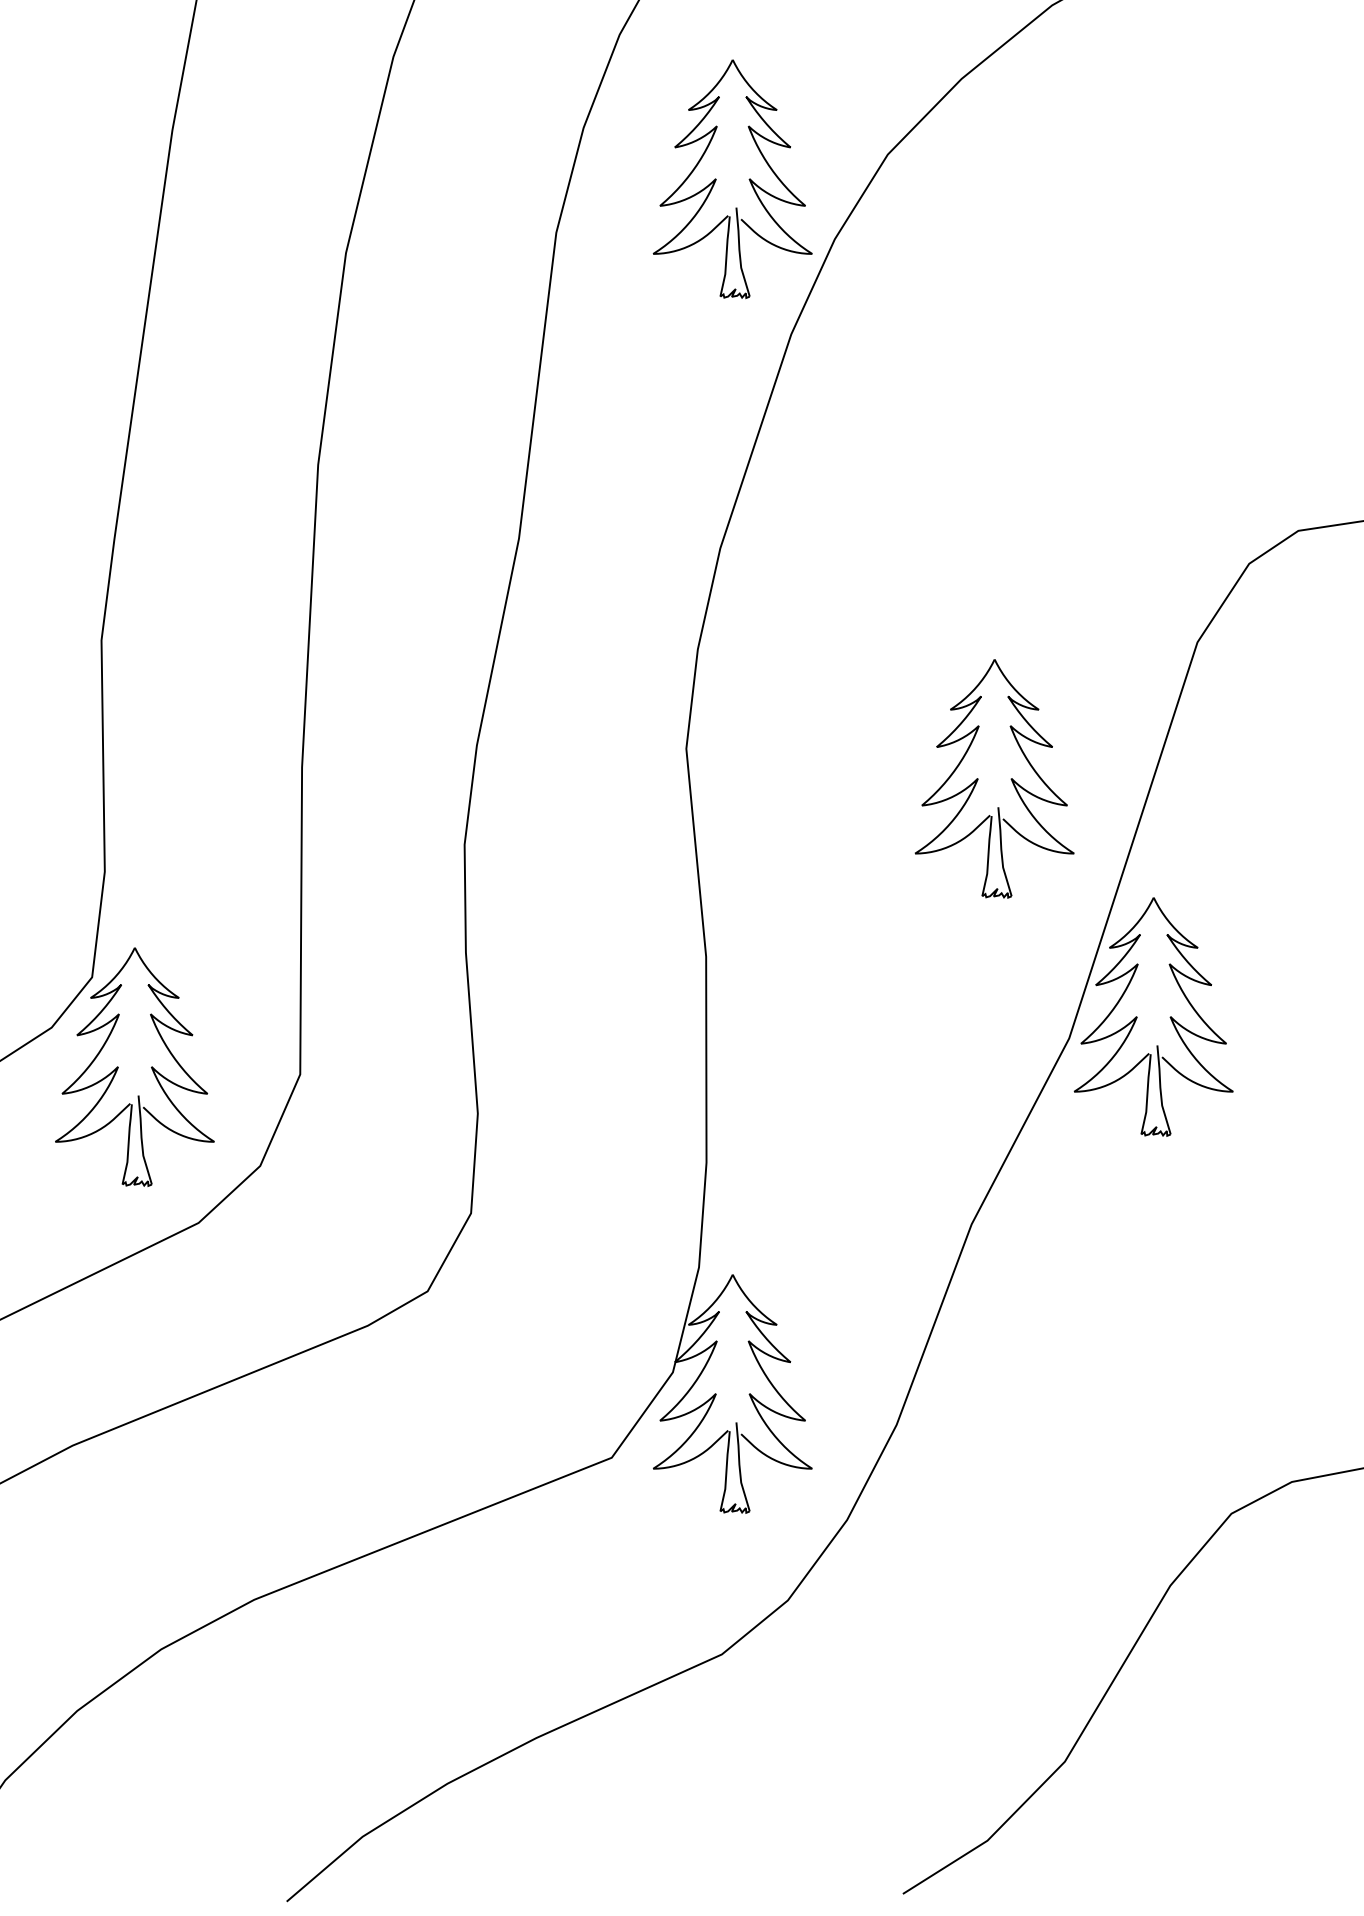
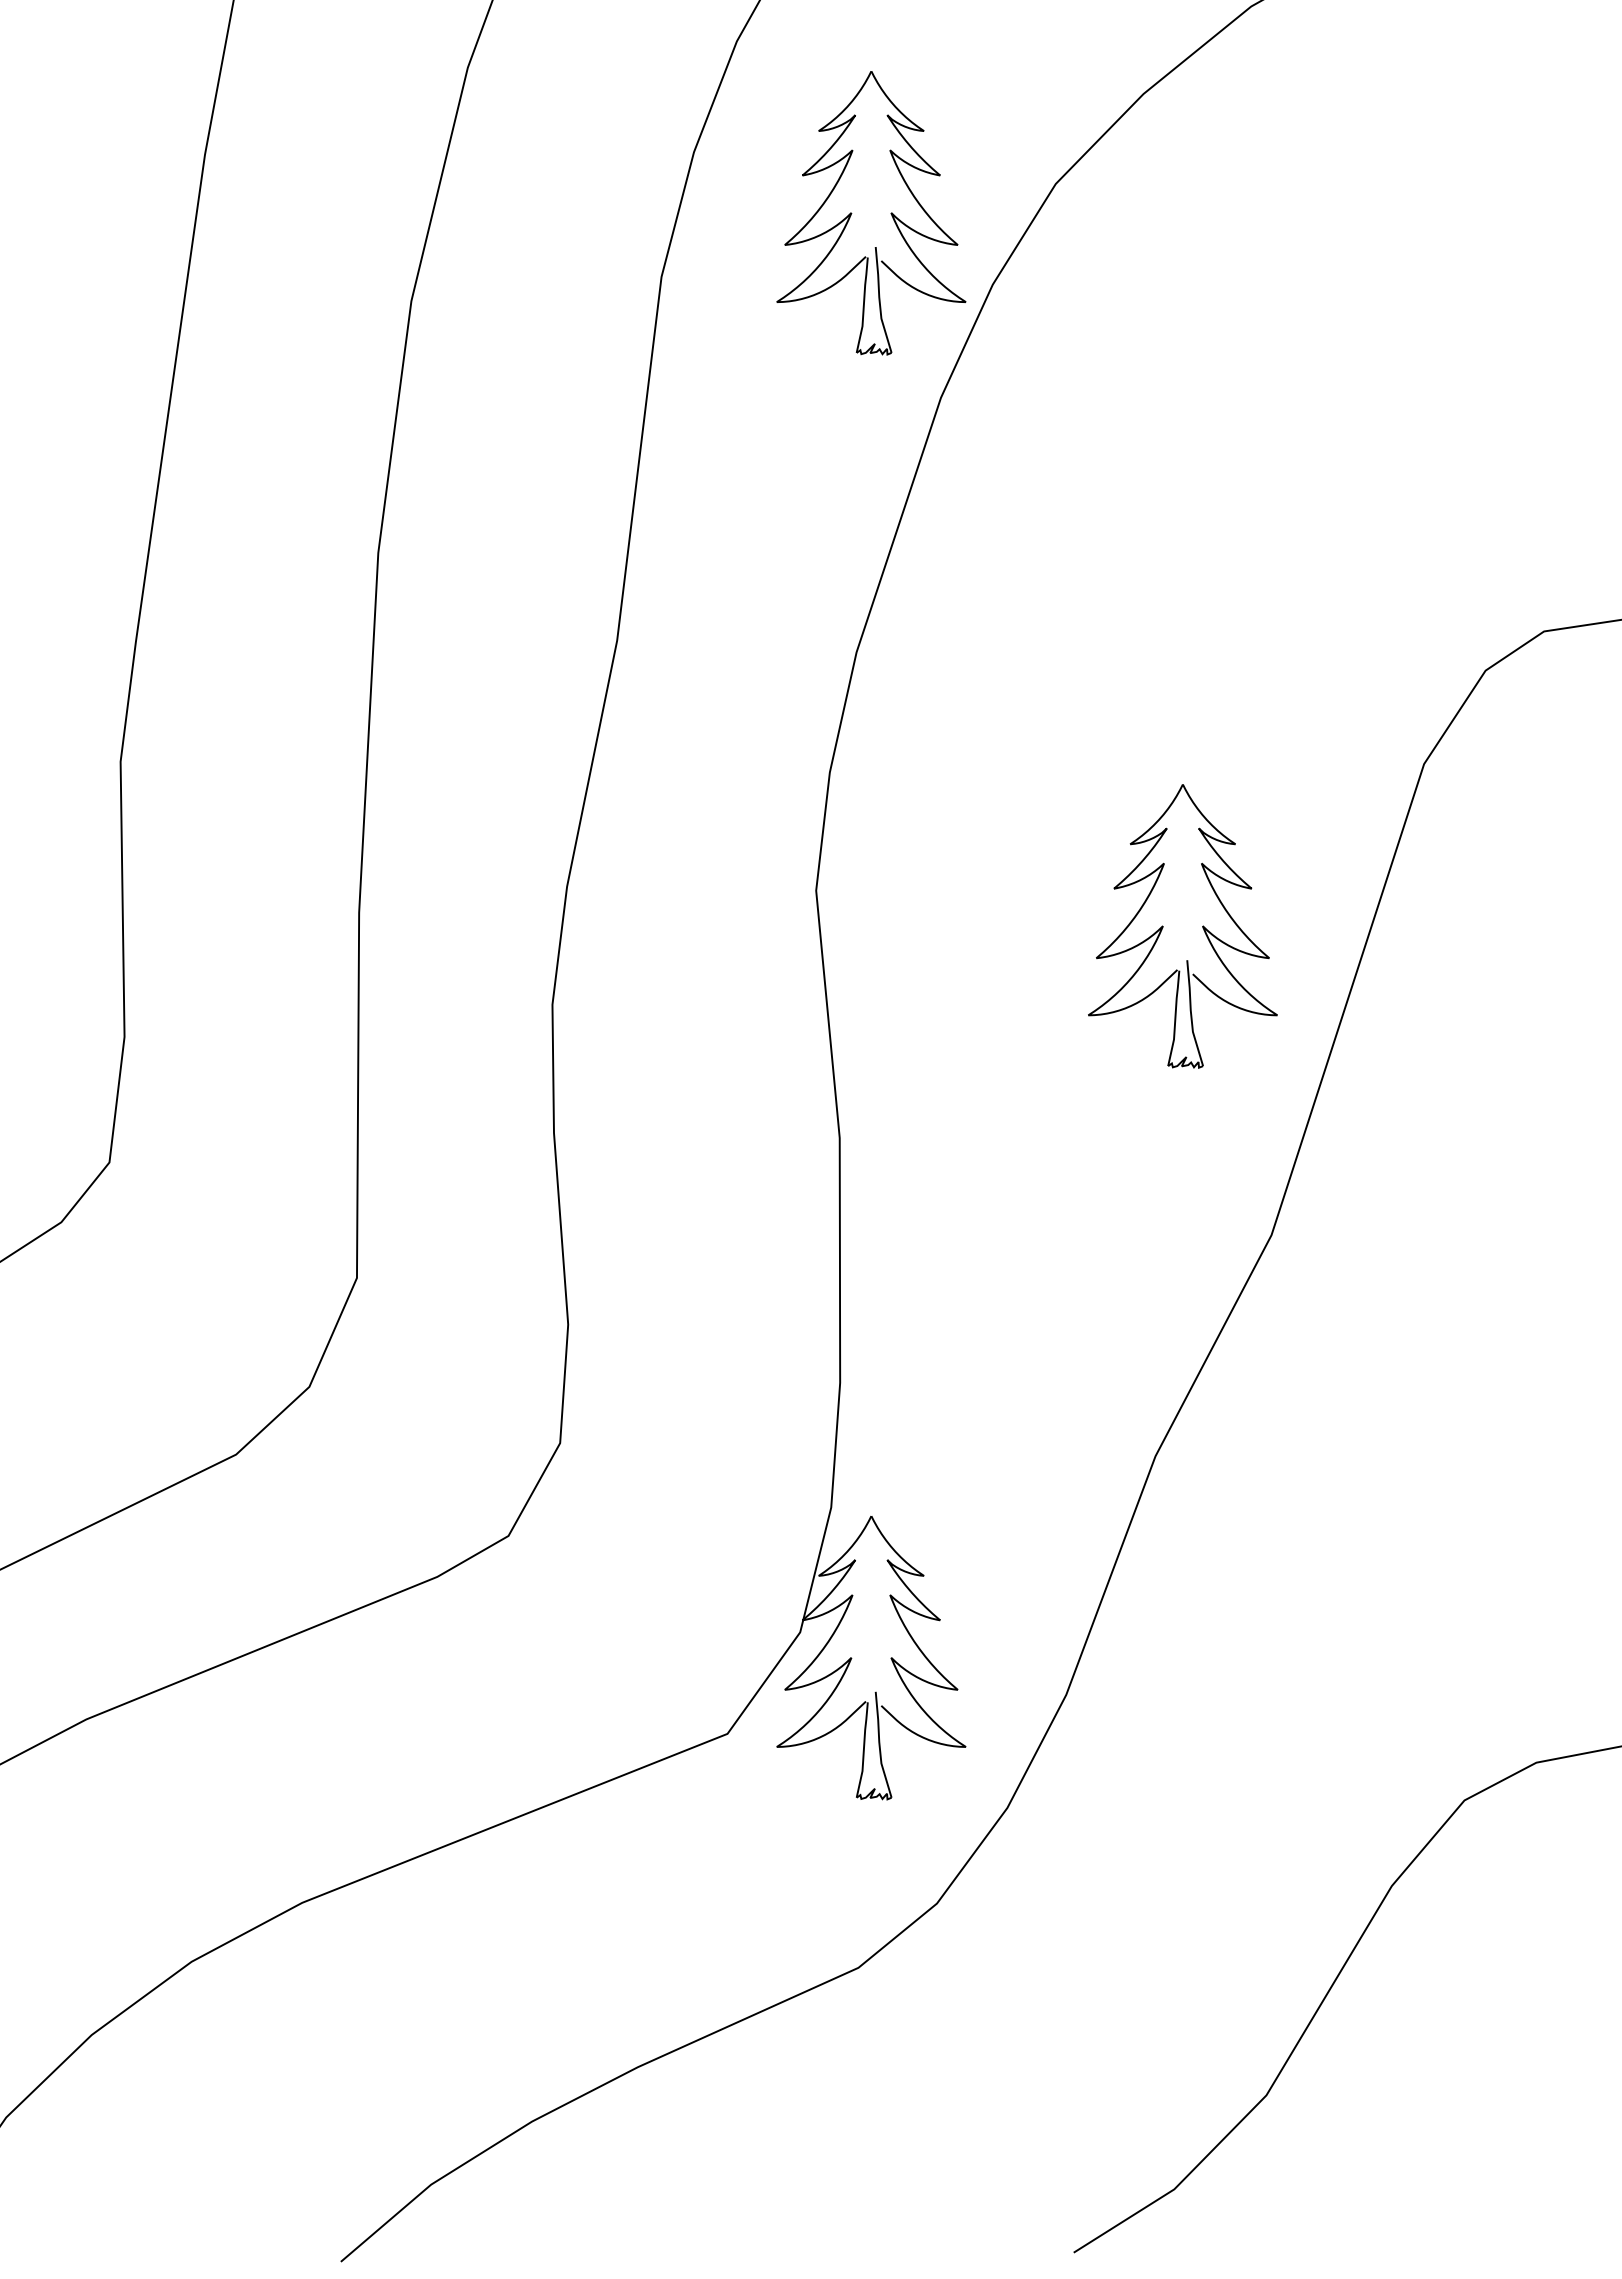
part: (1137, 1016) -> (1352, 1209), removed
part: (119, 1067) -> (141, 1269), removed

